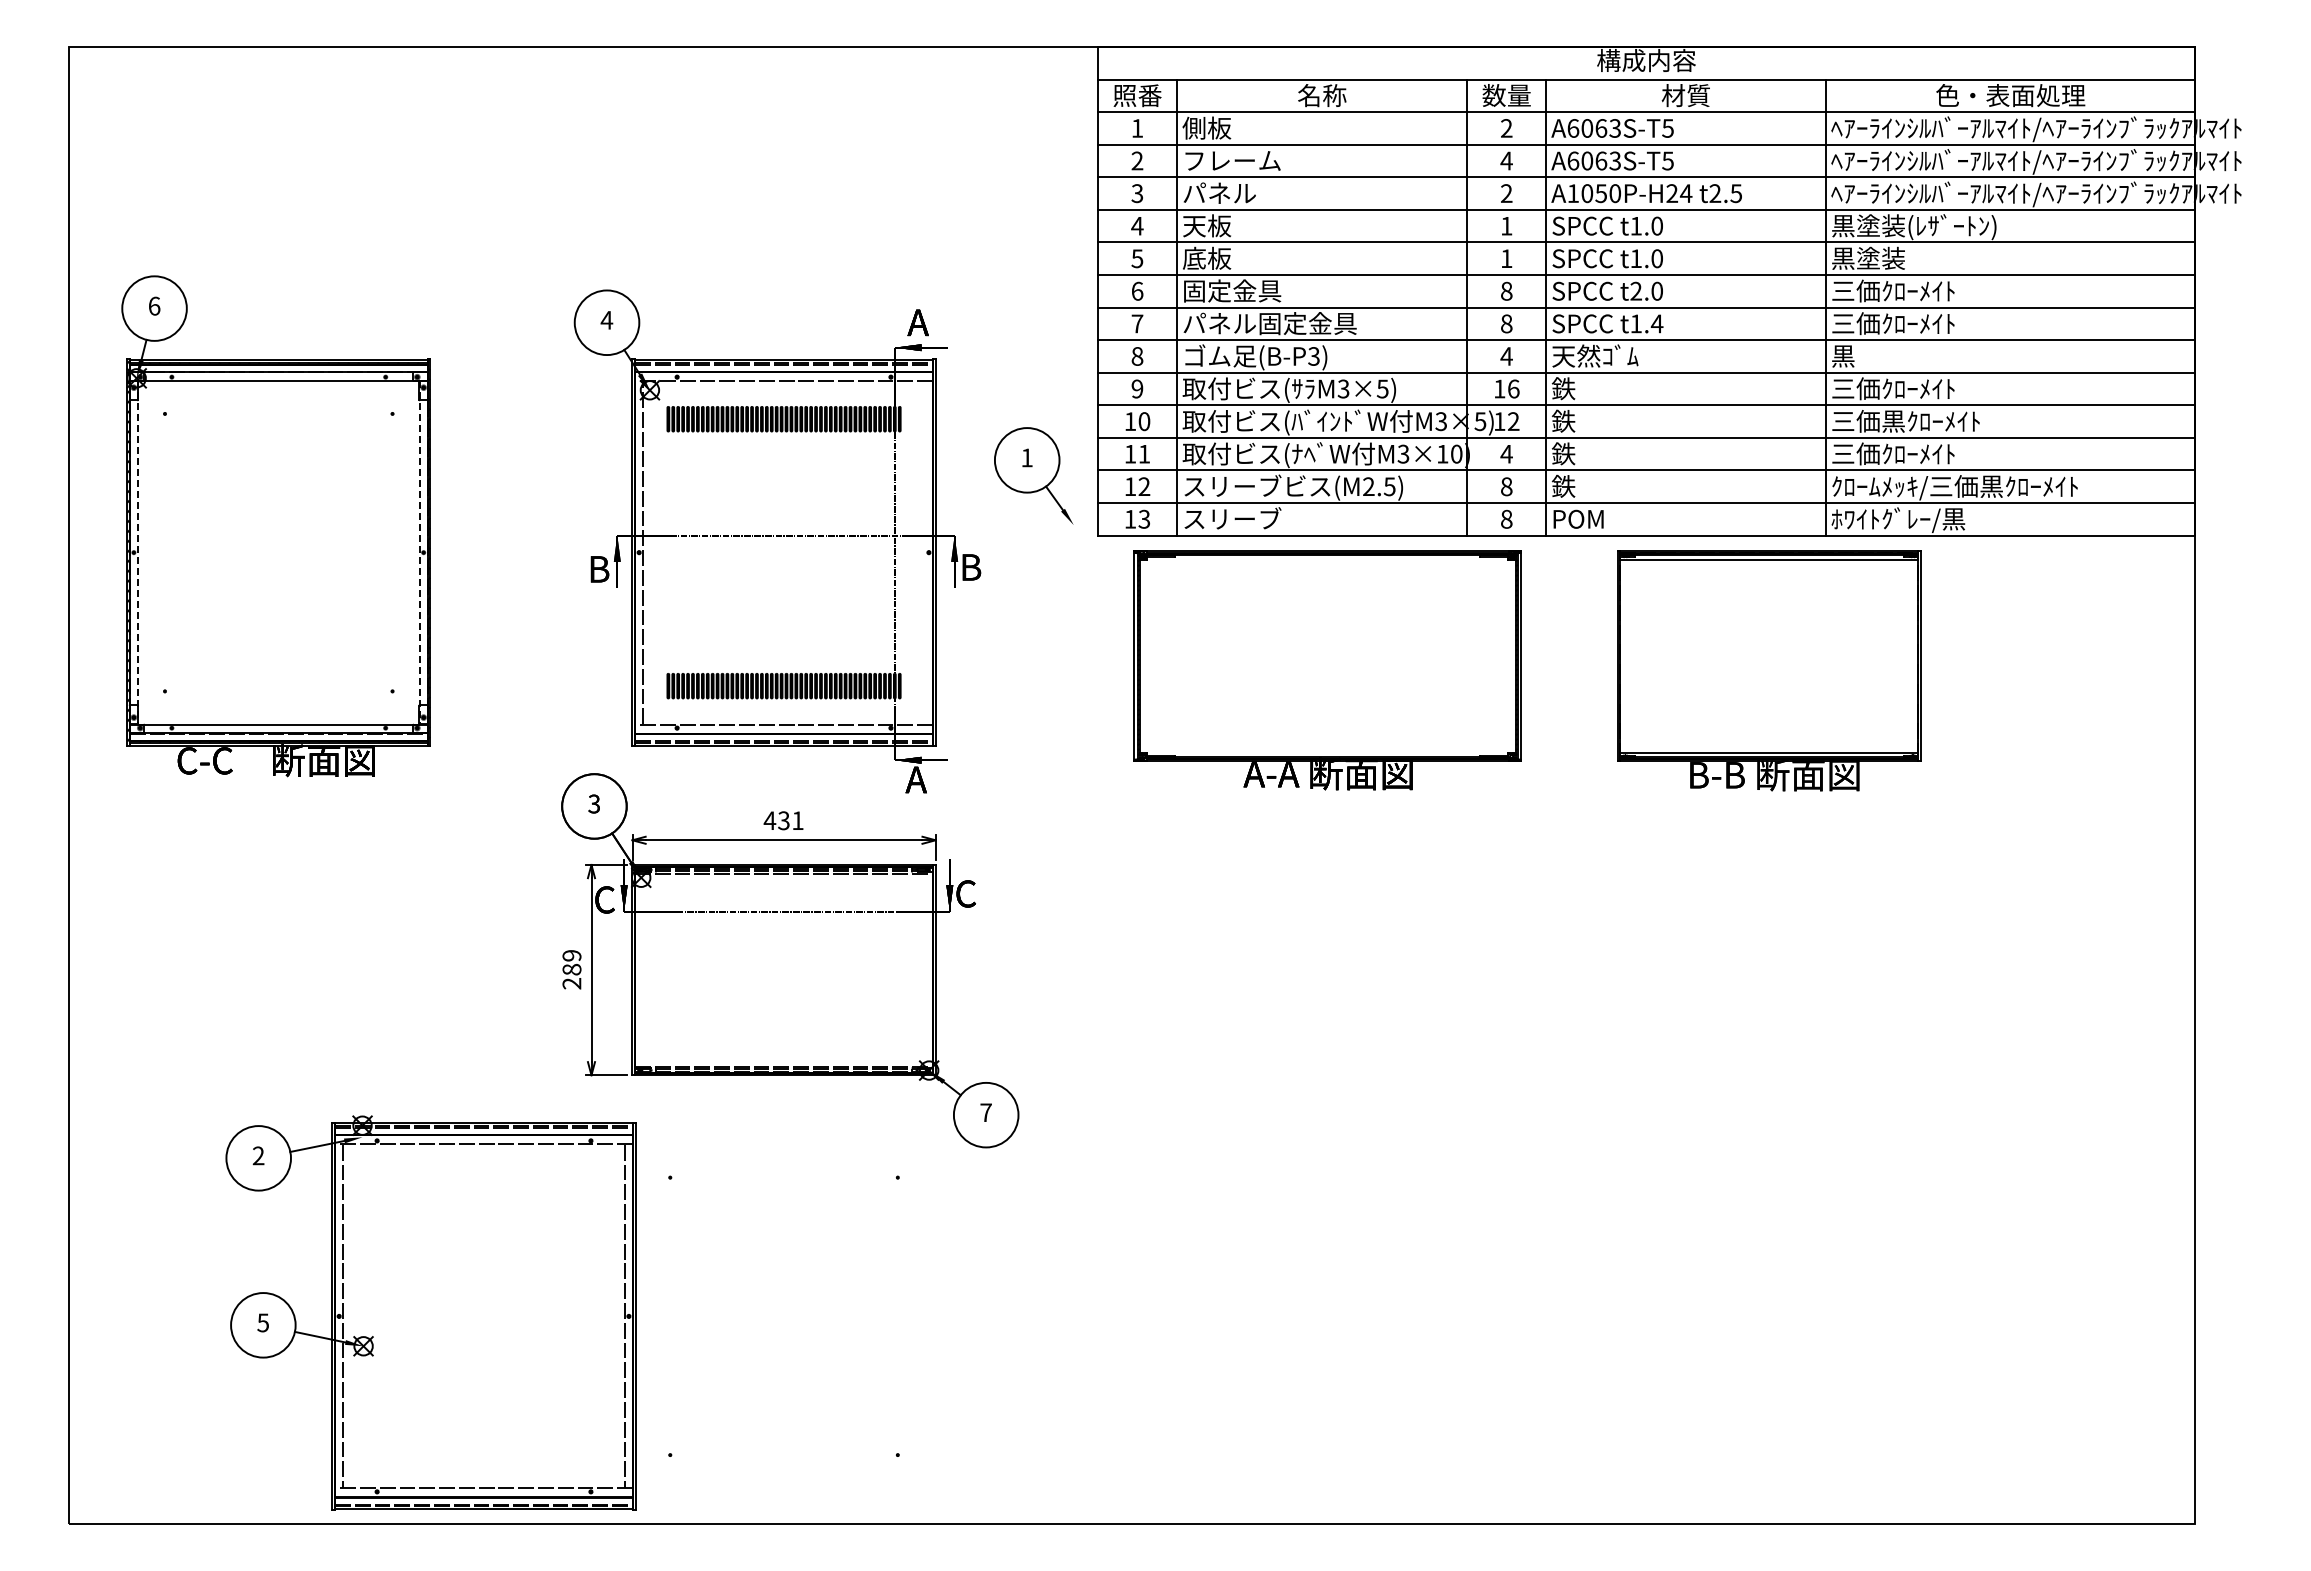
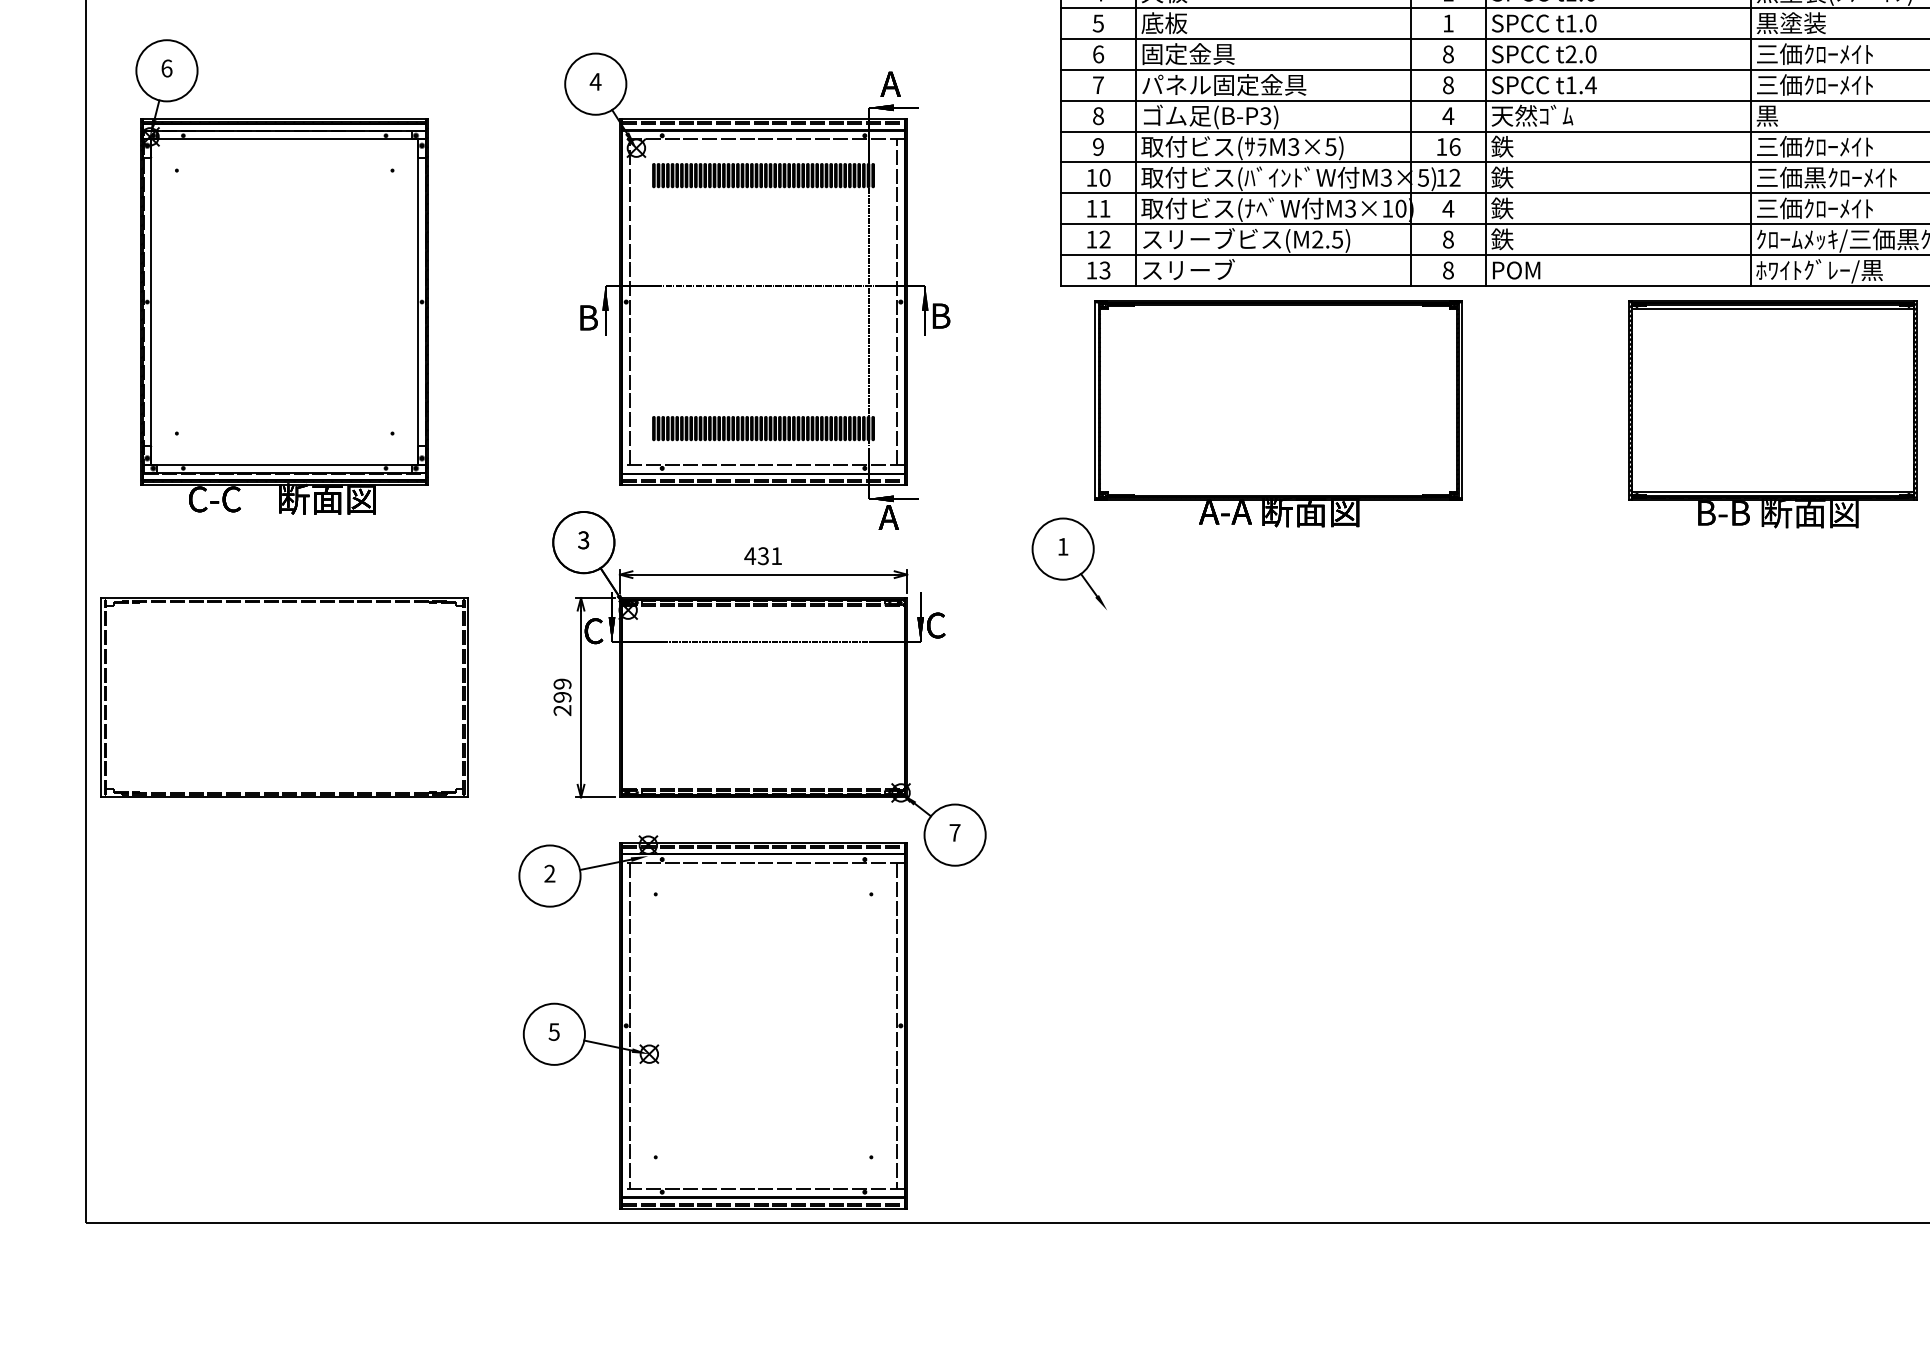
part: (1033, 475) -> (1069, 563), moved
line: (137, 552) -> (150, 301), dashed -> solid
line: (419, 552) -> (418, 301), dashed -> solid
line: (925, 552) -> (897, 301), added
part: (1769, 670) -> (1773, 413), moved
part: (278, 969) -> (284, 697), added
text: (571, 969) -> (562, 697), 289 -> 299
part: (430, 1312) -> (712, 1022), moved

